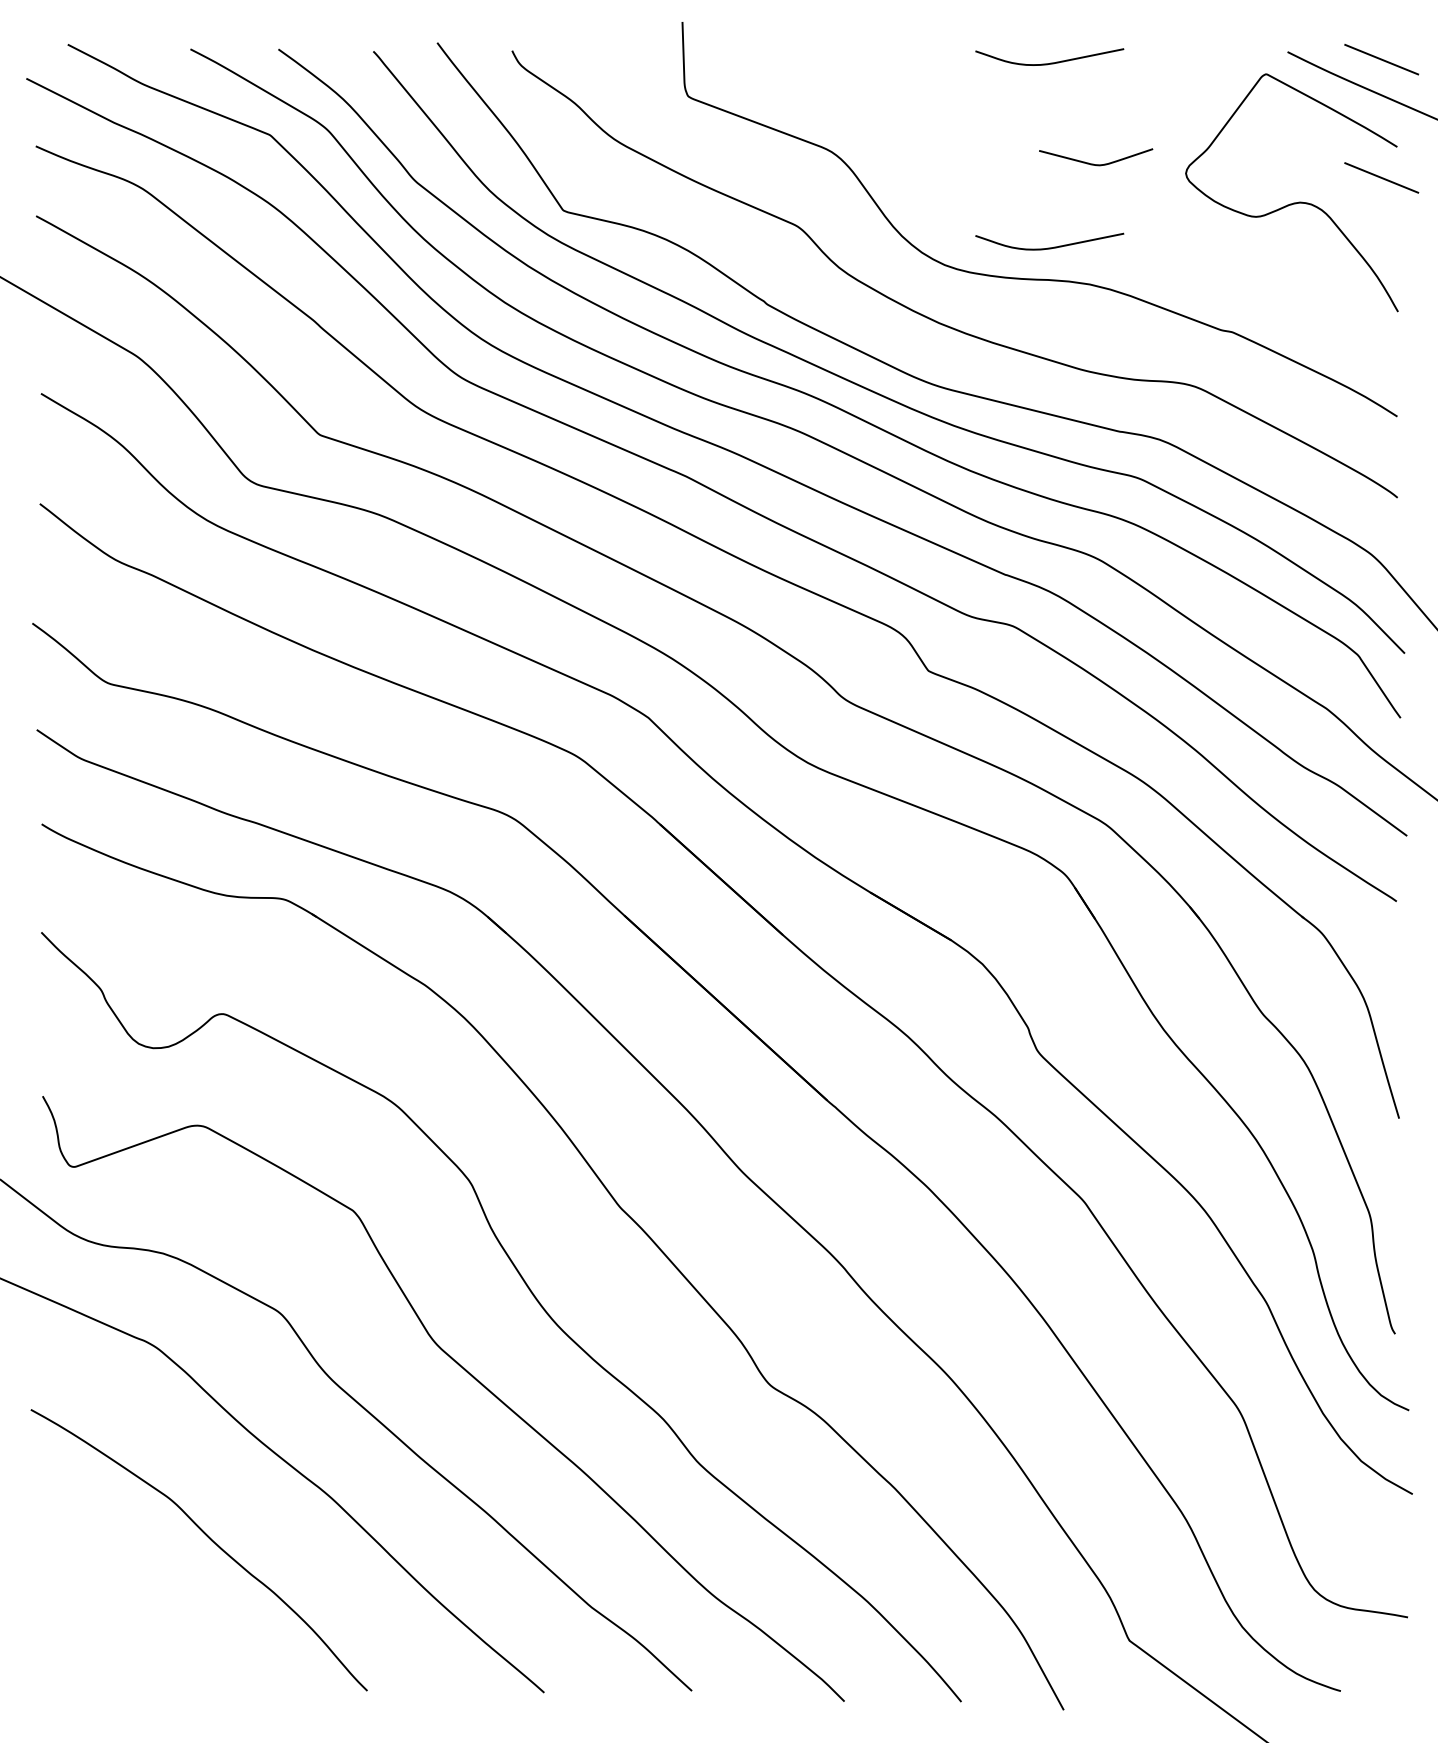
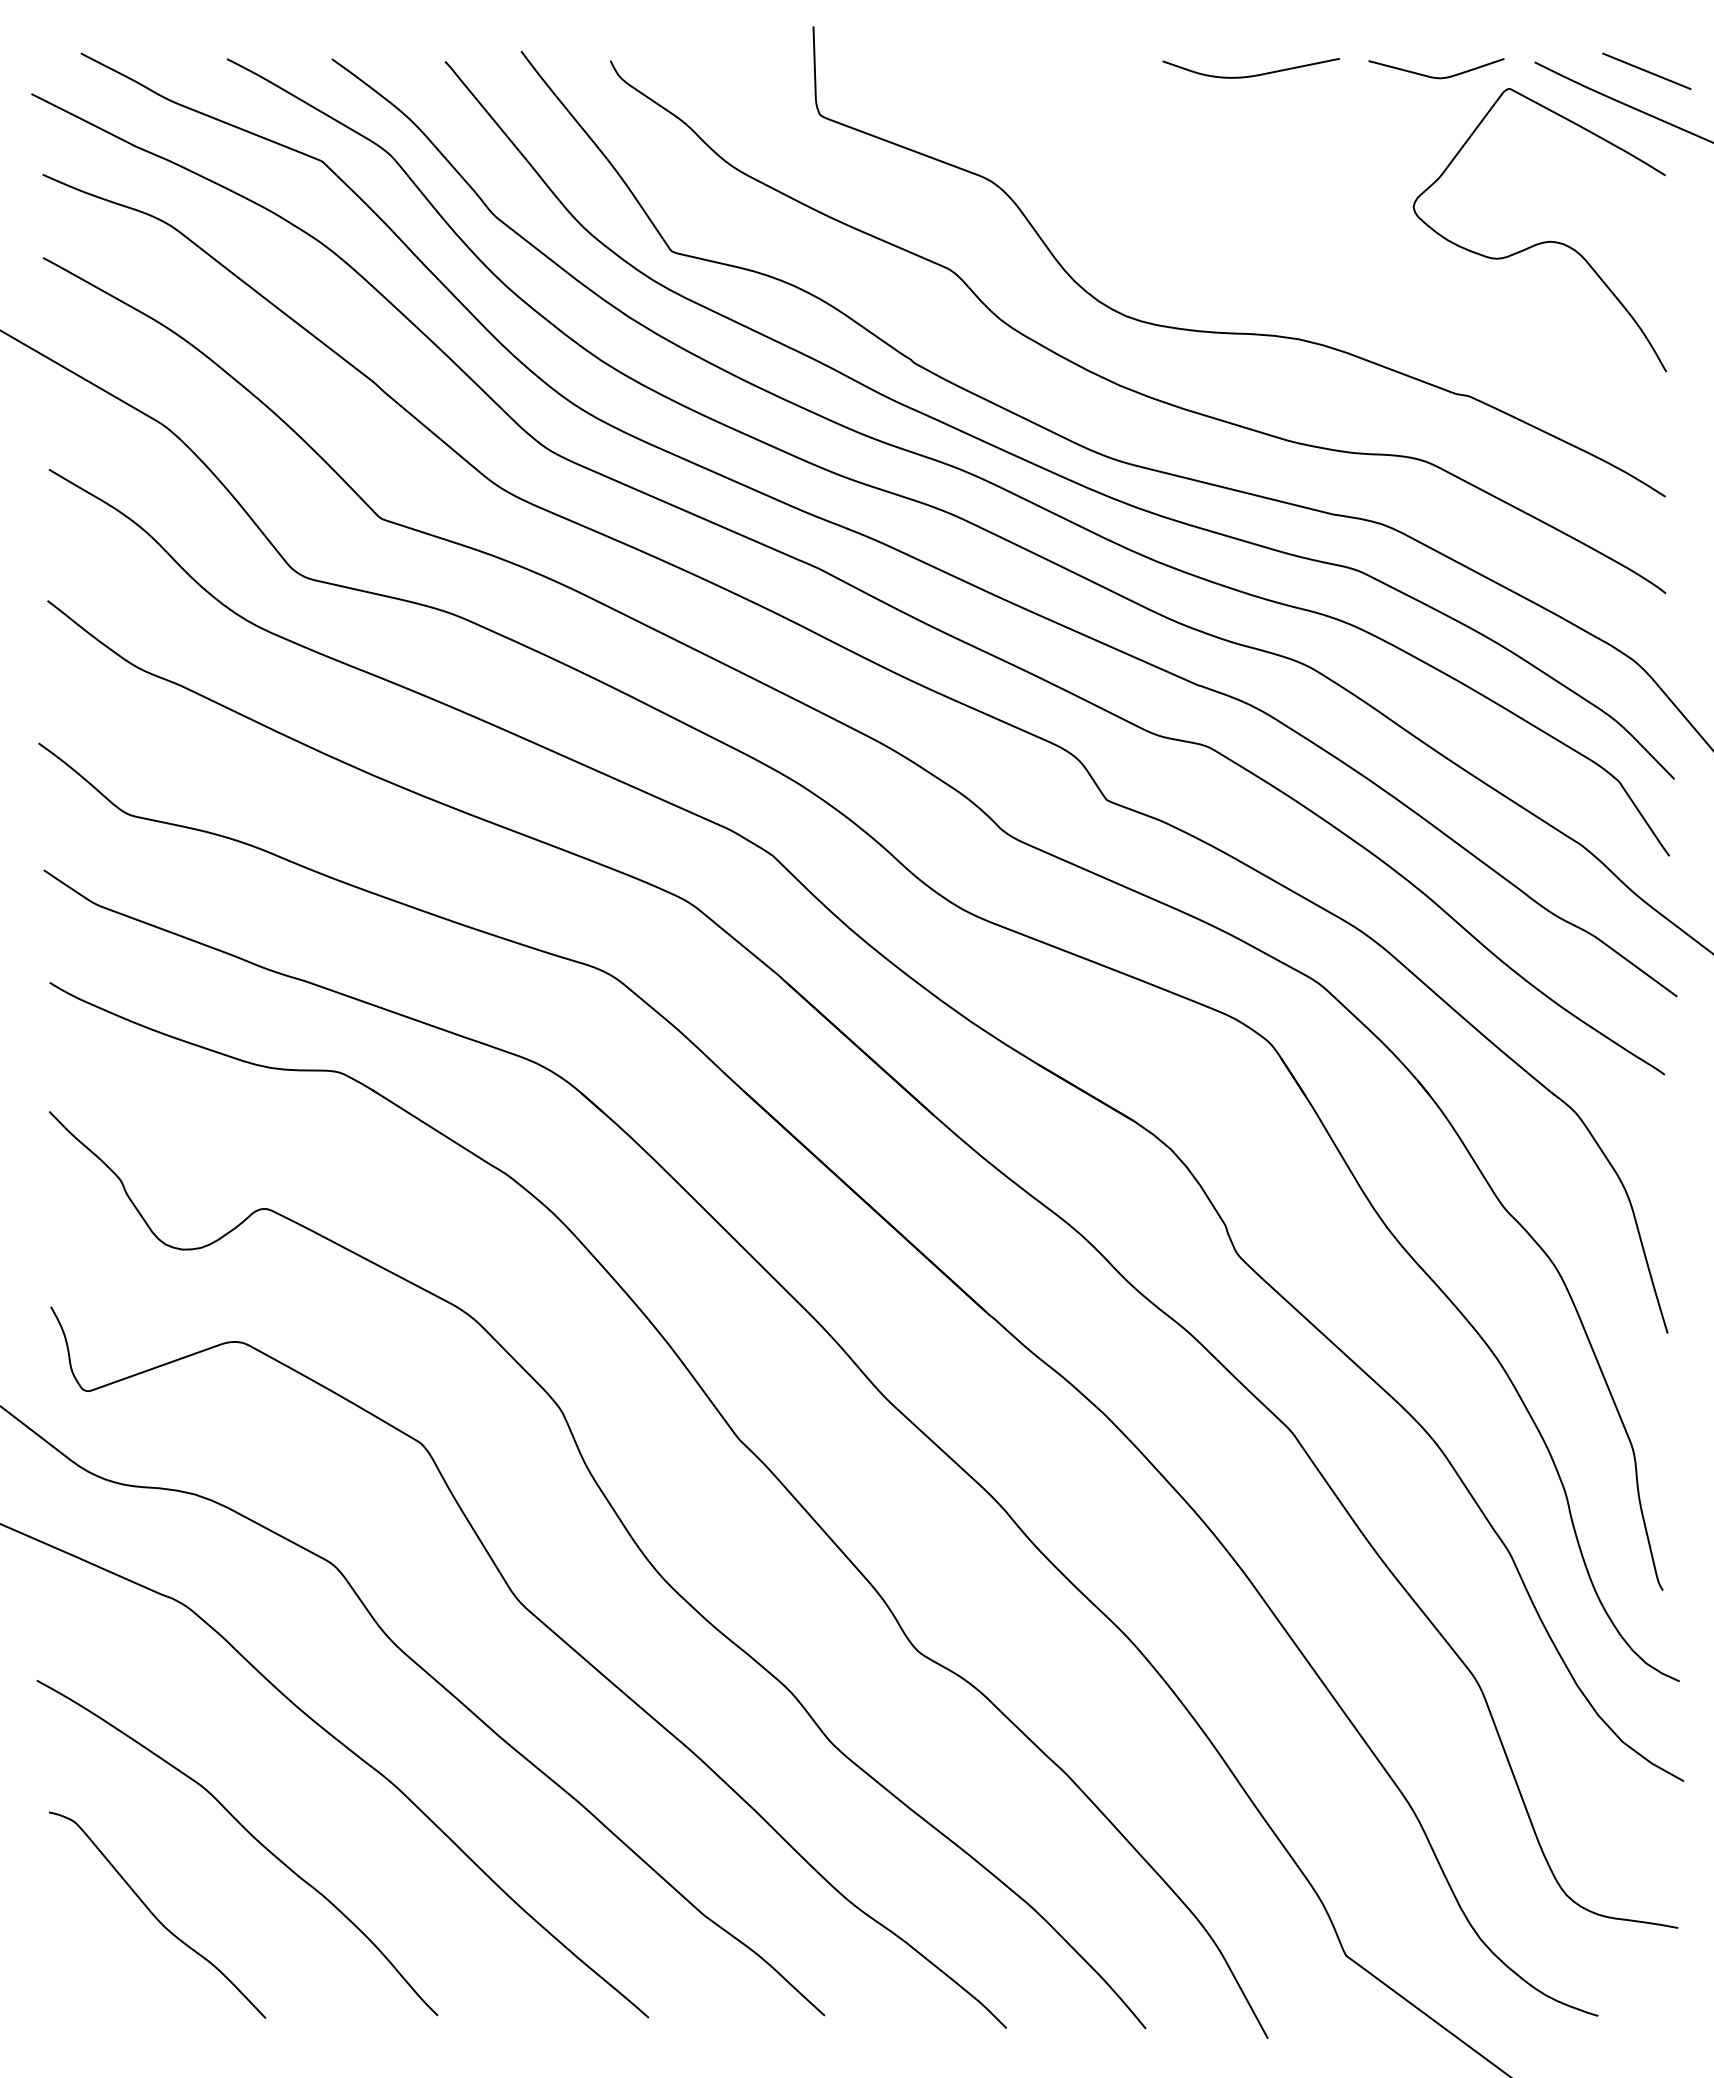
curve: (1094, 163) -> (1434, 76), moved
line: (1381, 177) -> (1646, 211), removed
curve: (1049, 247) -> (1250, 295), removed
curve: (130, 1606) -> (155, 1915), added

